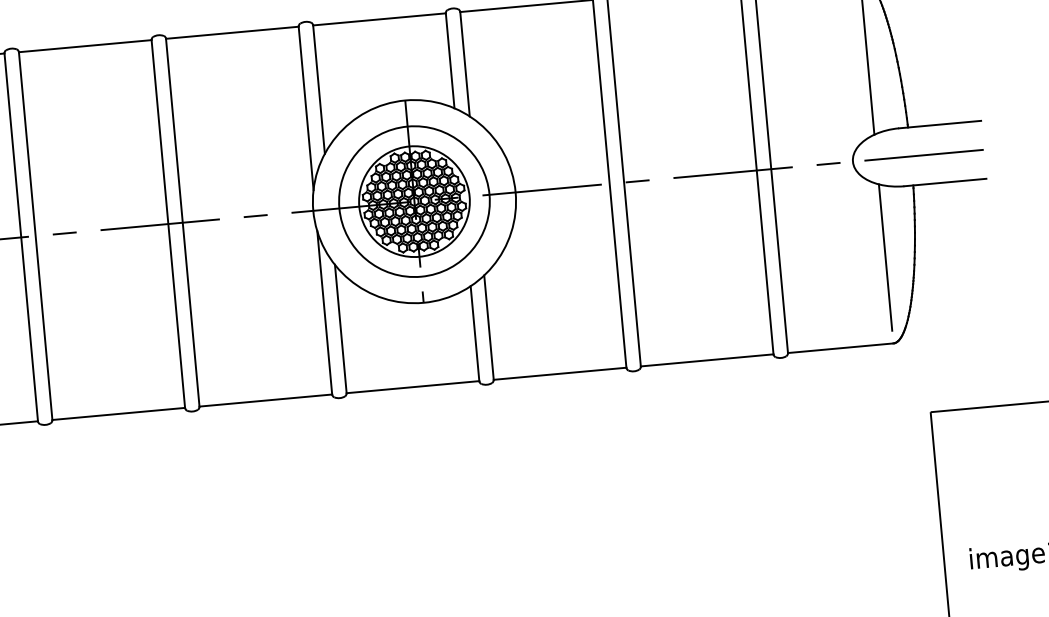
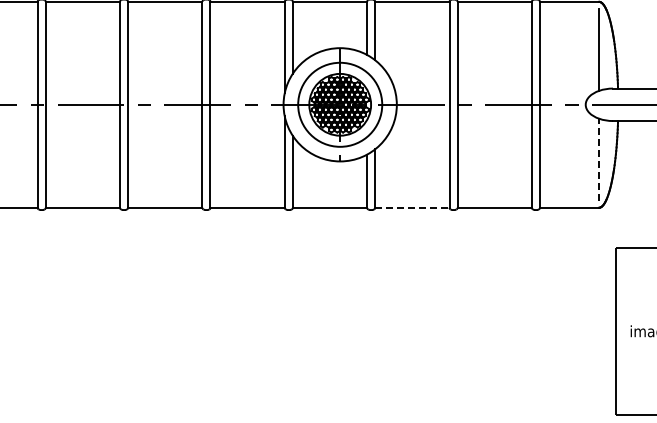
line: (884, 257) -> (598, 159), solid -> dashed
line: (560, 373) -> (412, 207), solid -> dashed

